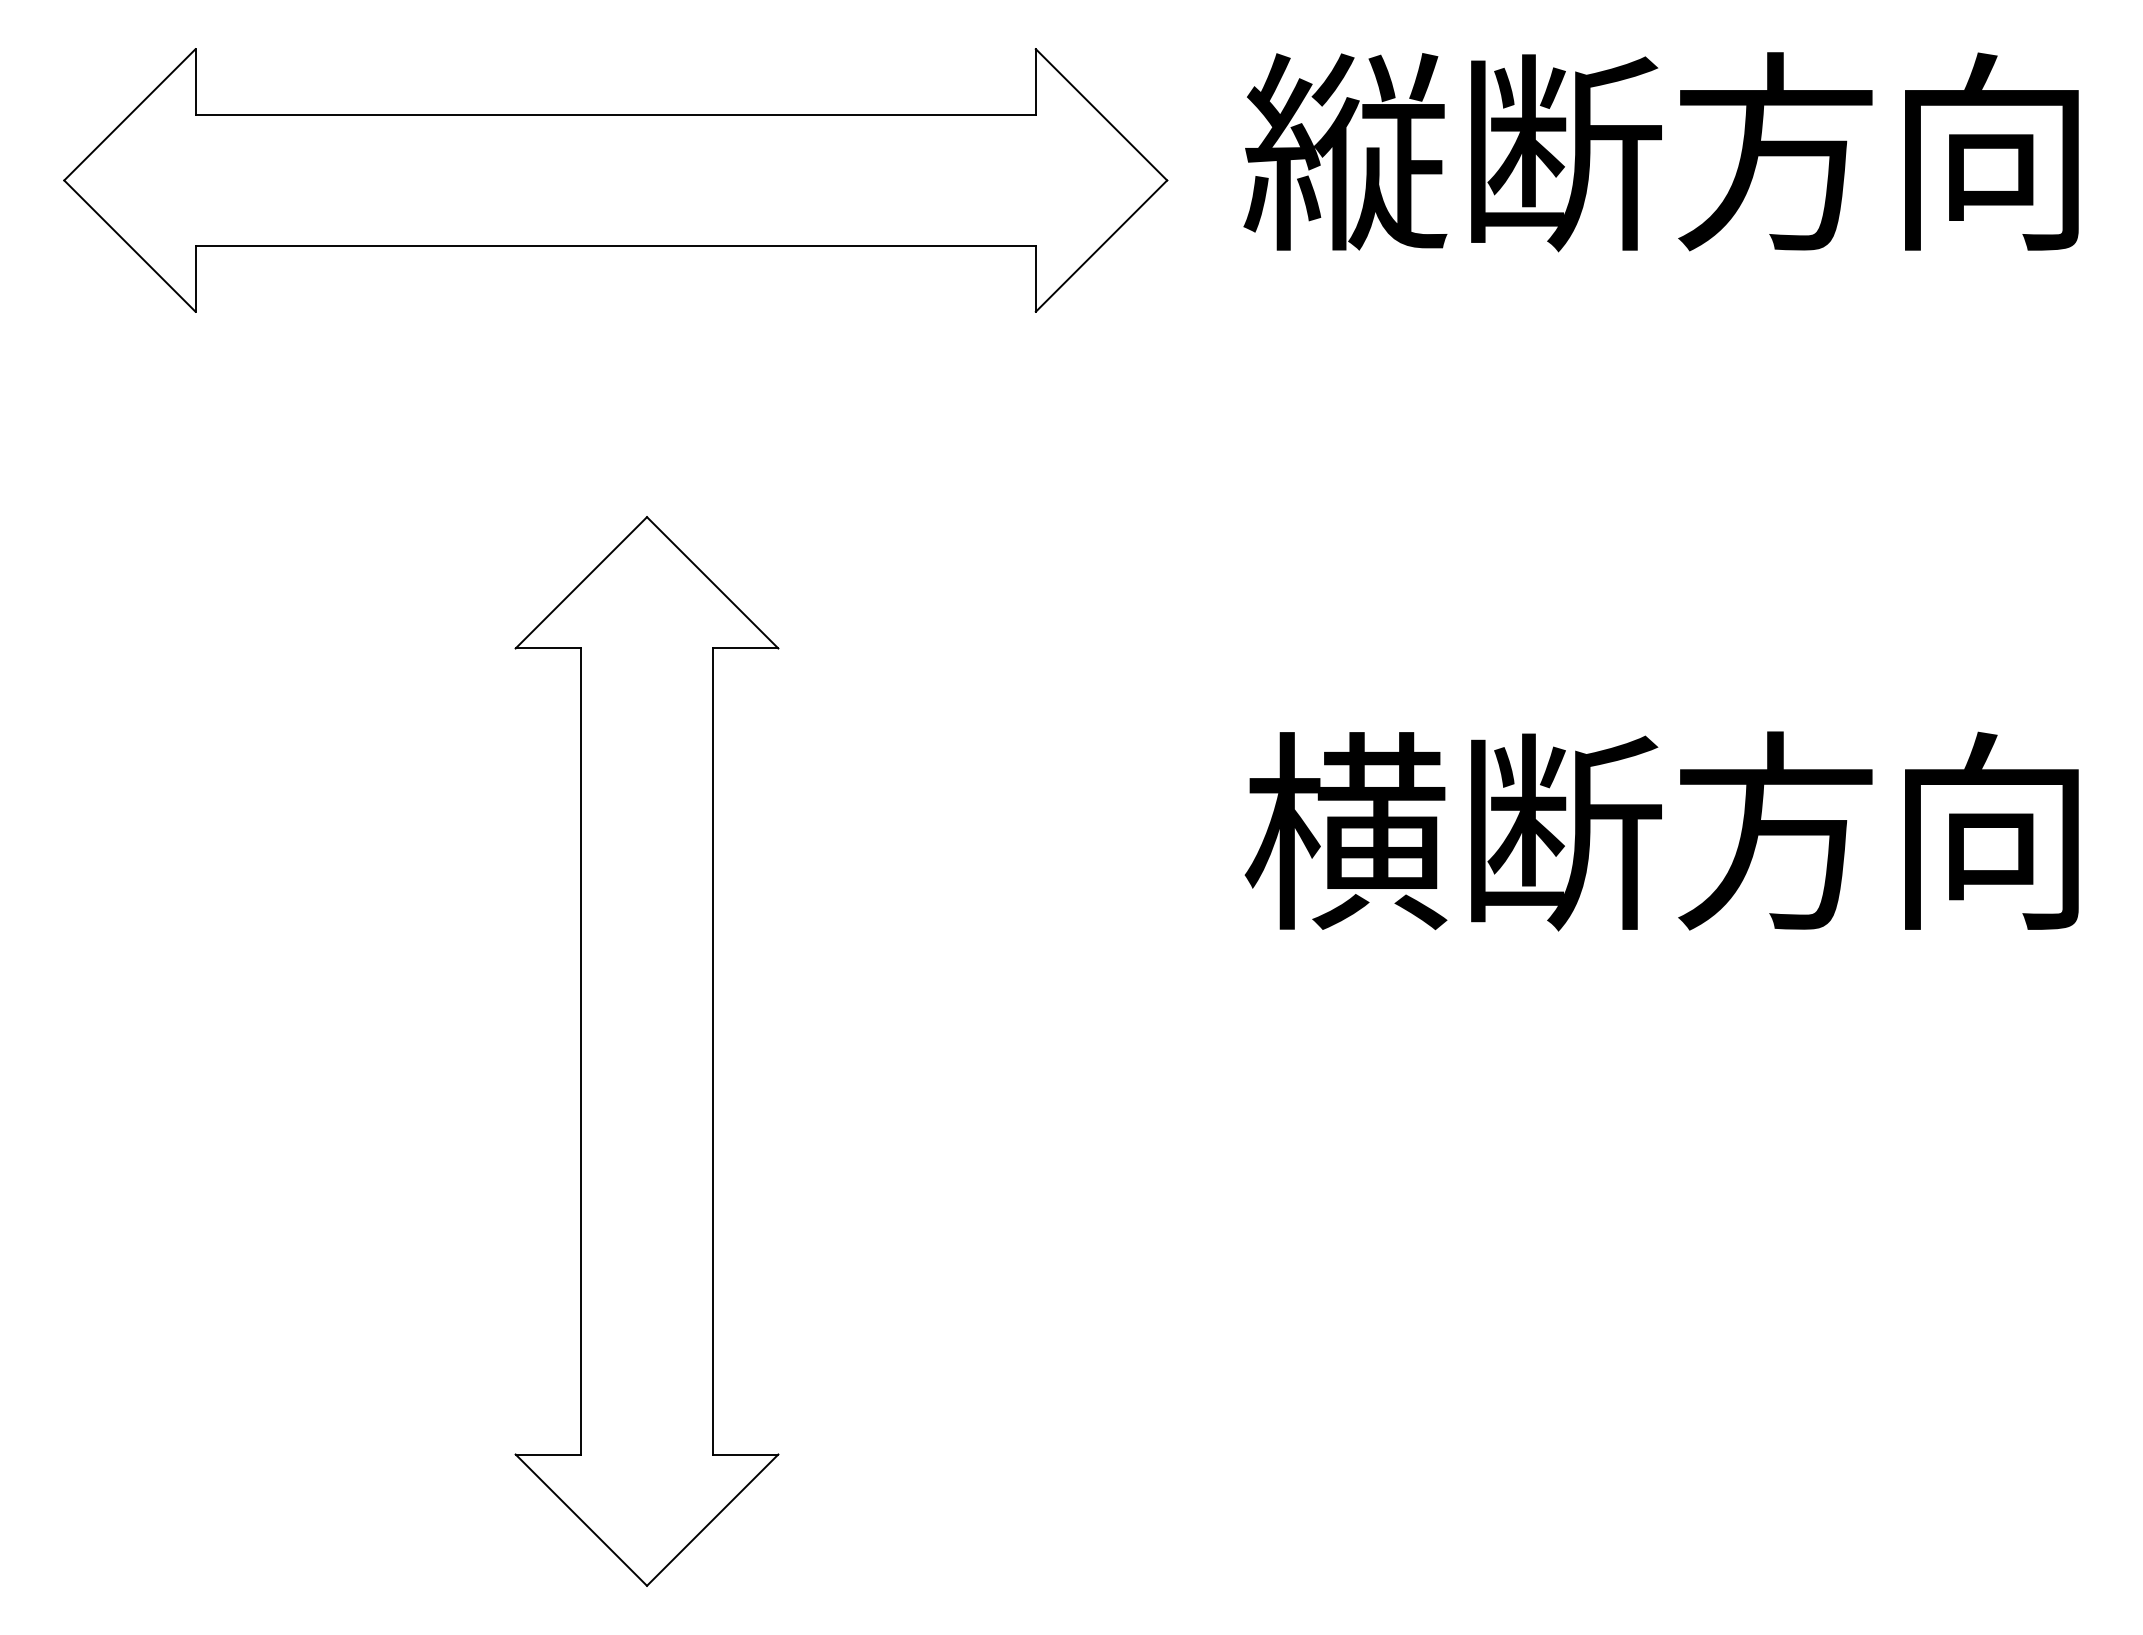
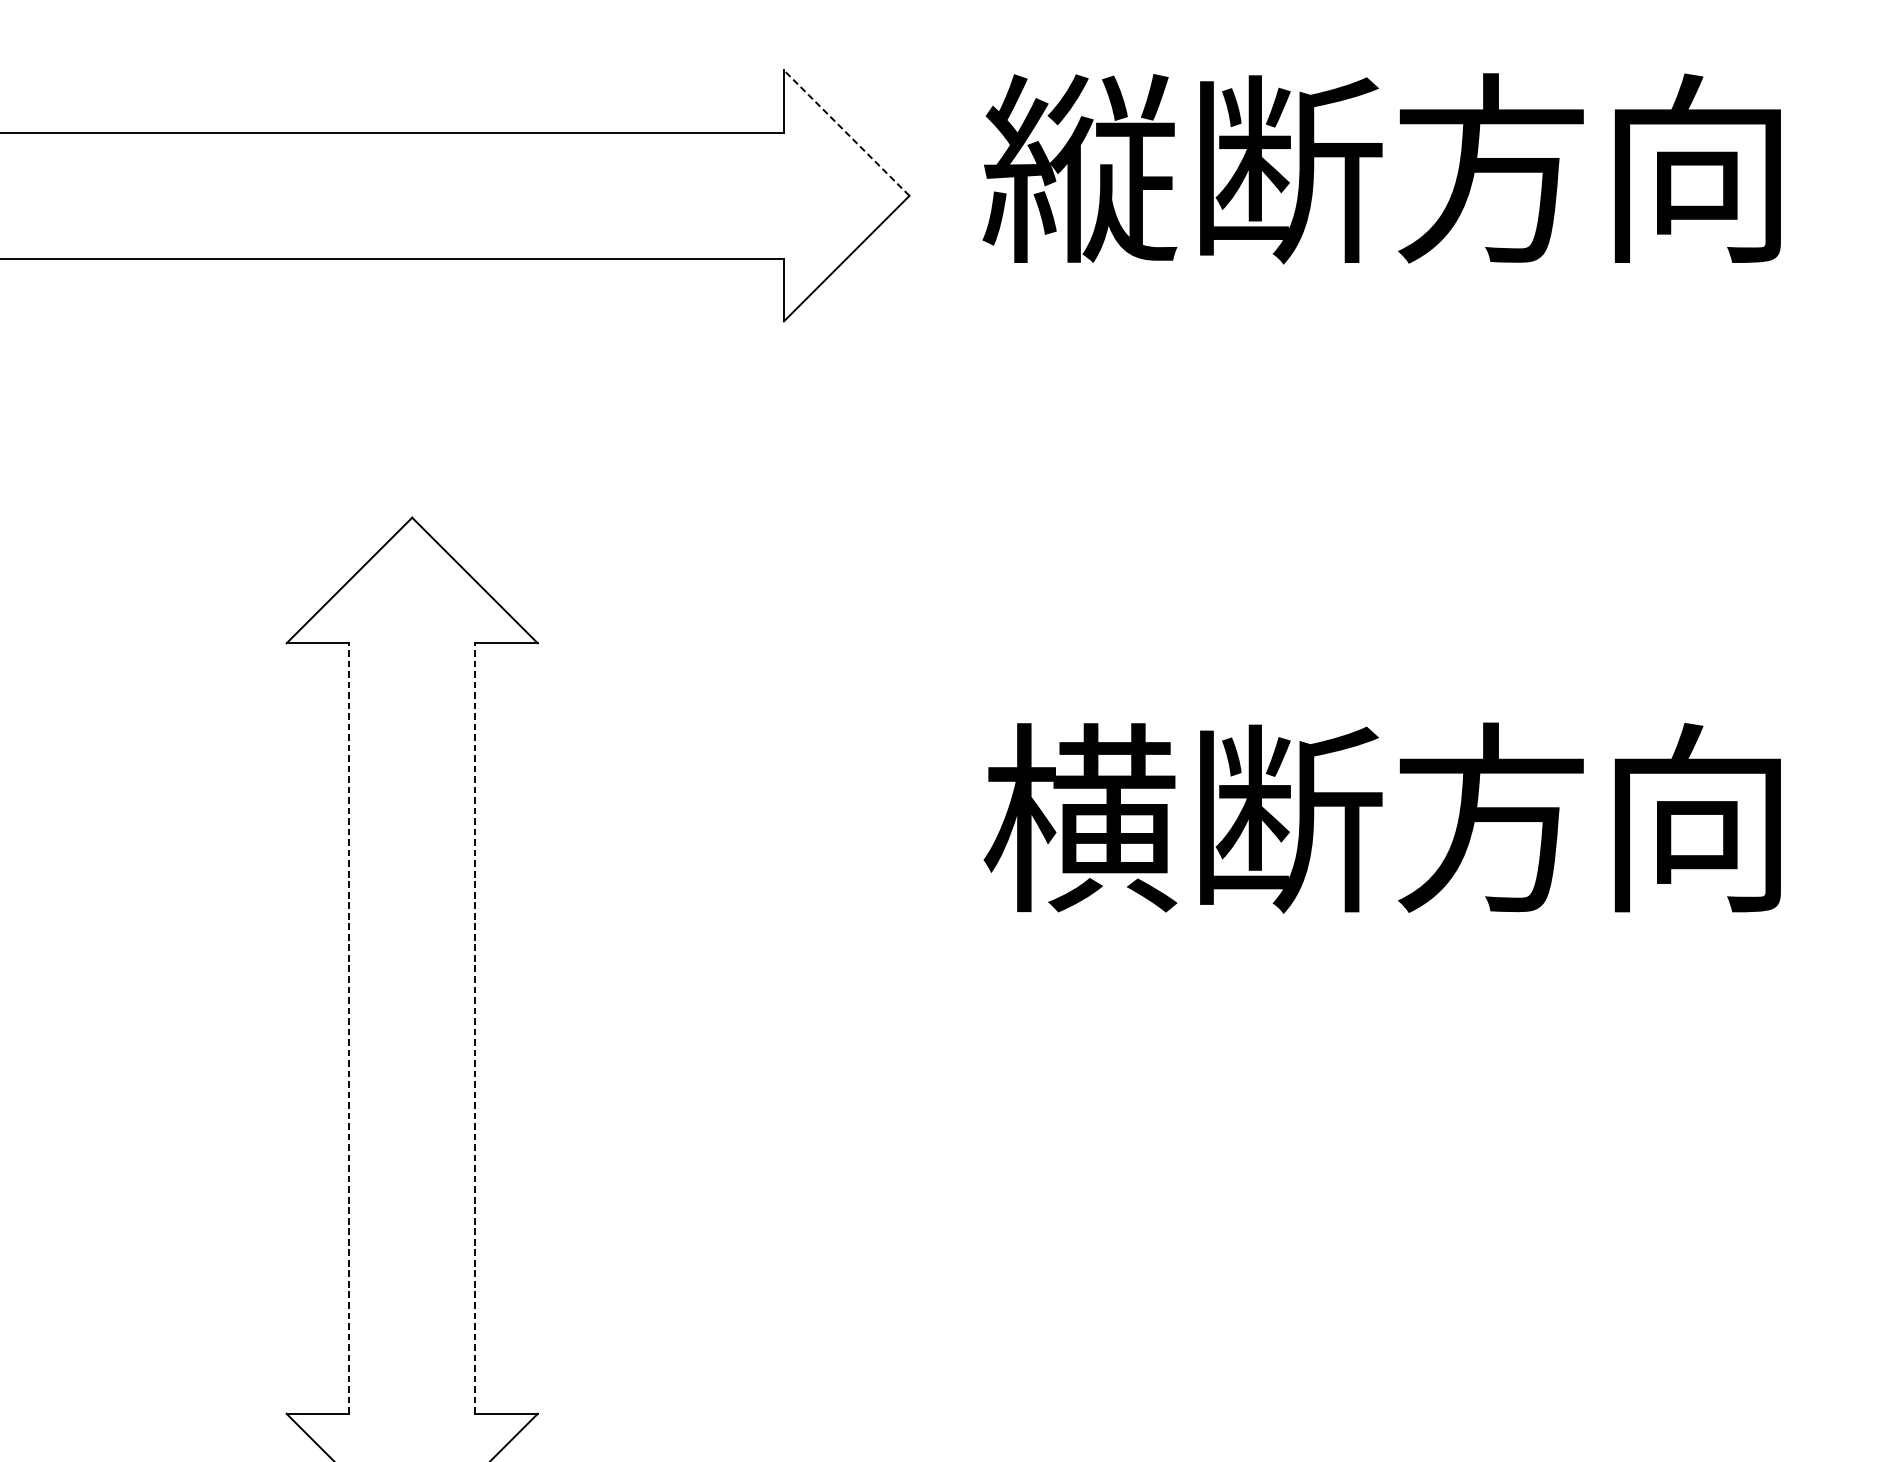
line: (1101, 114) -> (846, 132), solid -> dashed
line: (581, 1051) -> (349, 1028), solid -> dashed
line: (712, 1051) -> (474, 1028), solid -> dashed

